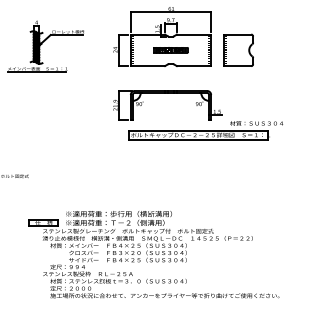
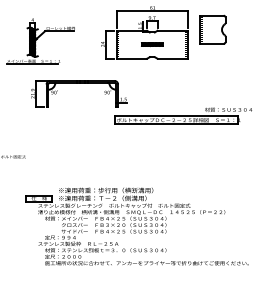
part: (171, 50) -> (152, 44), size x0.7
part: (238, 50) -> (212, 29), moved
part: (167, 93) -> (79, 83), moved

